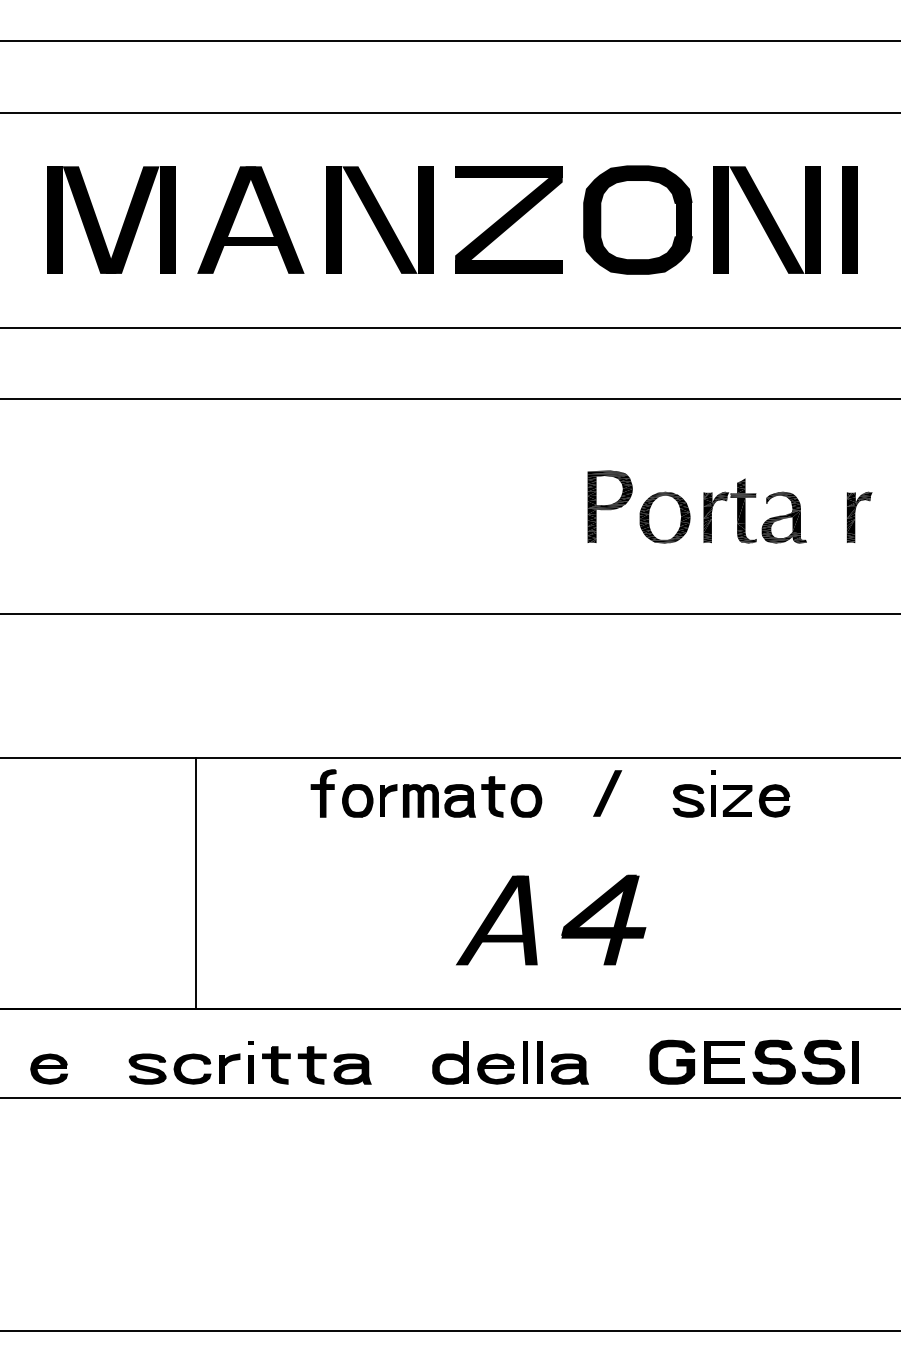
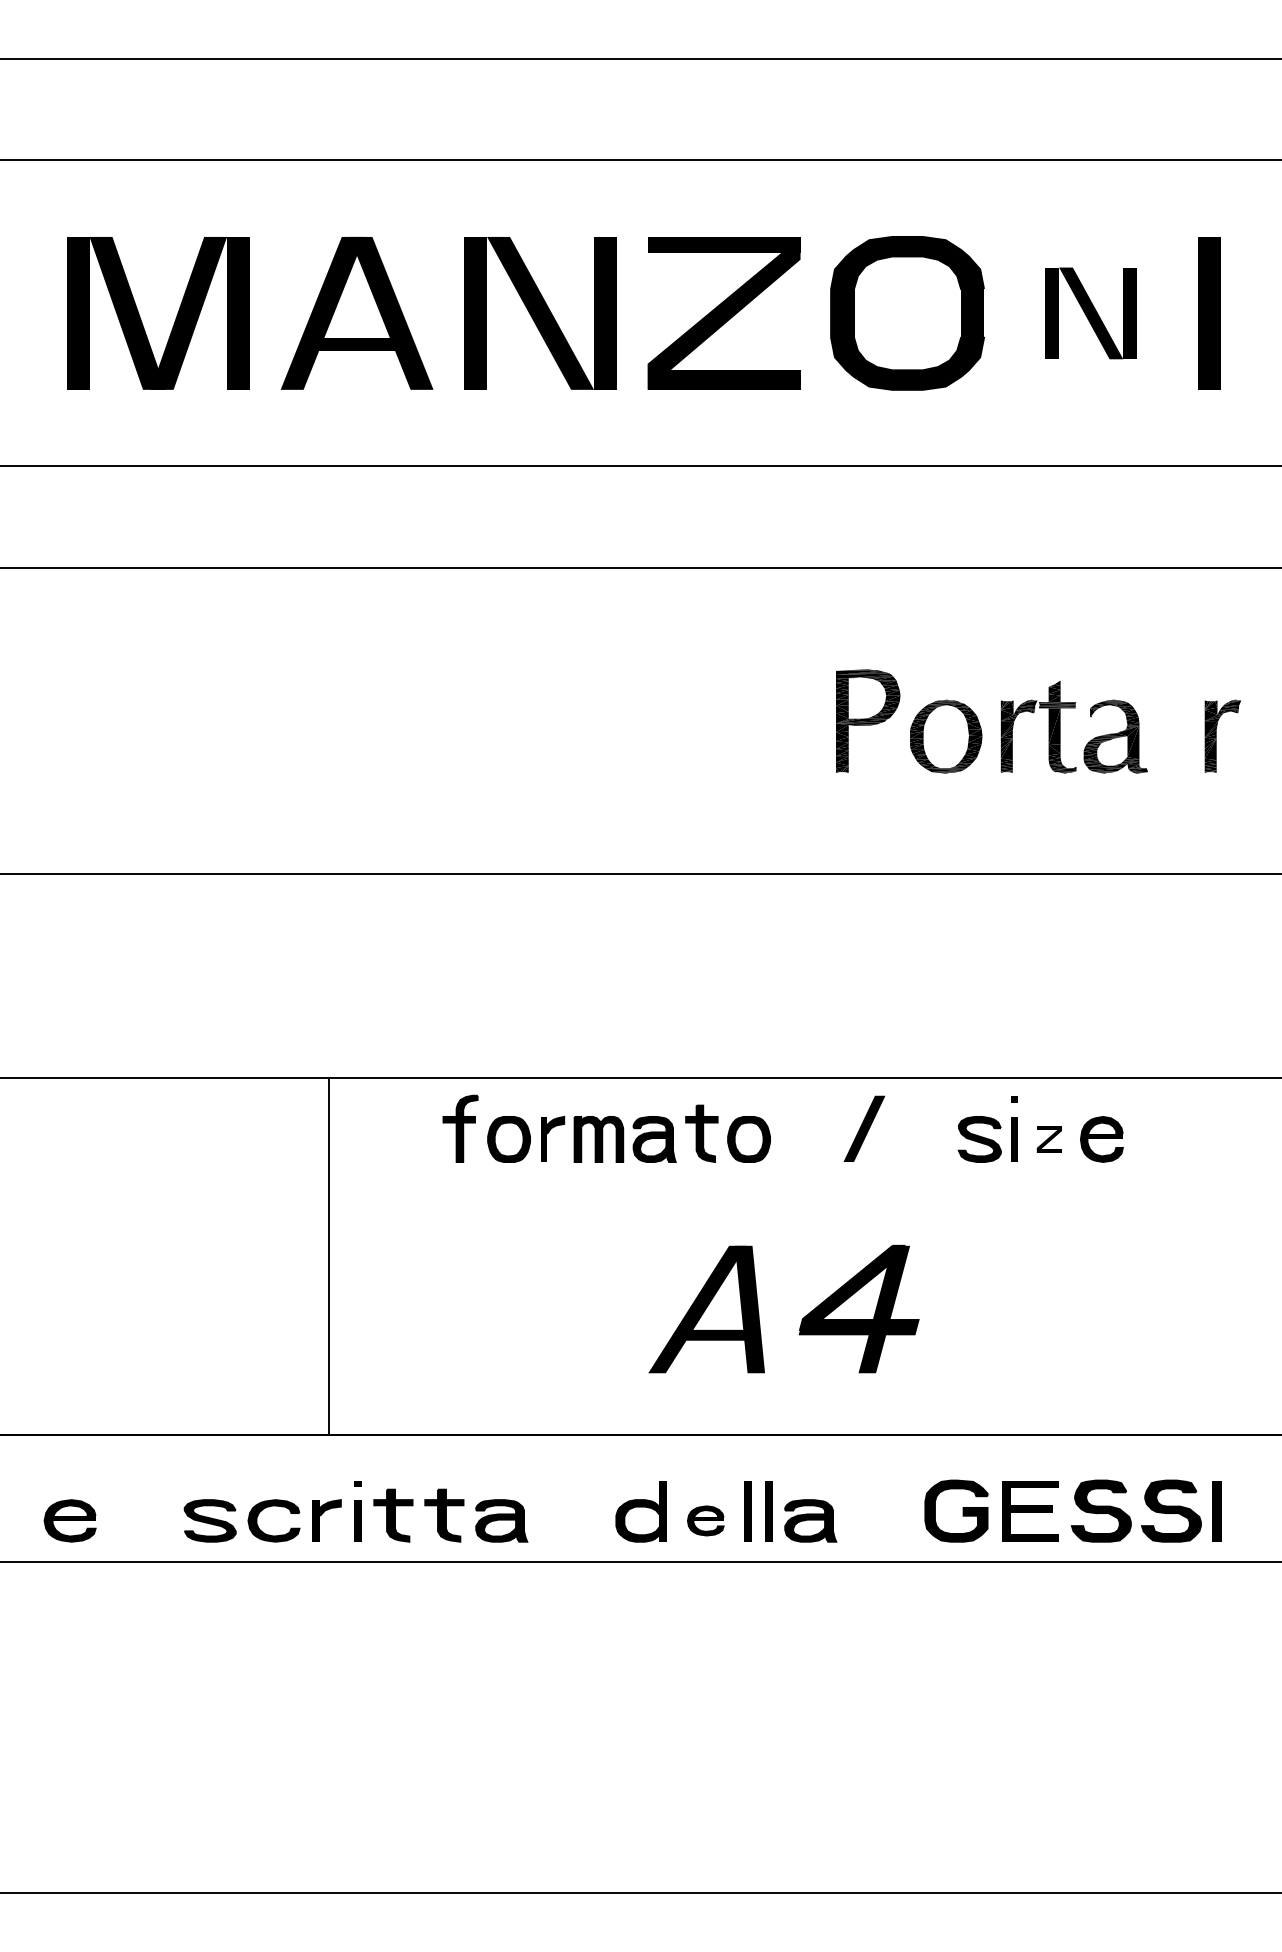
part: (767, 220) -> (1091, 313), size x0.6
part: (737, 800) -> (1049, 1139), size x0.6
line: (195, 882) -> (328, 1255), moved
part: (495, 1068) -> (705, 1520), size x0.7

